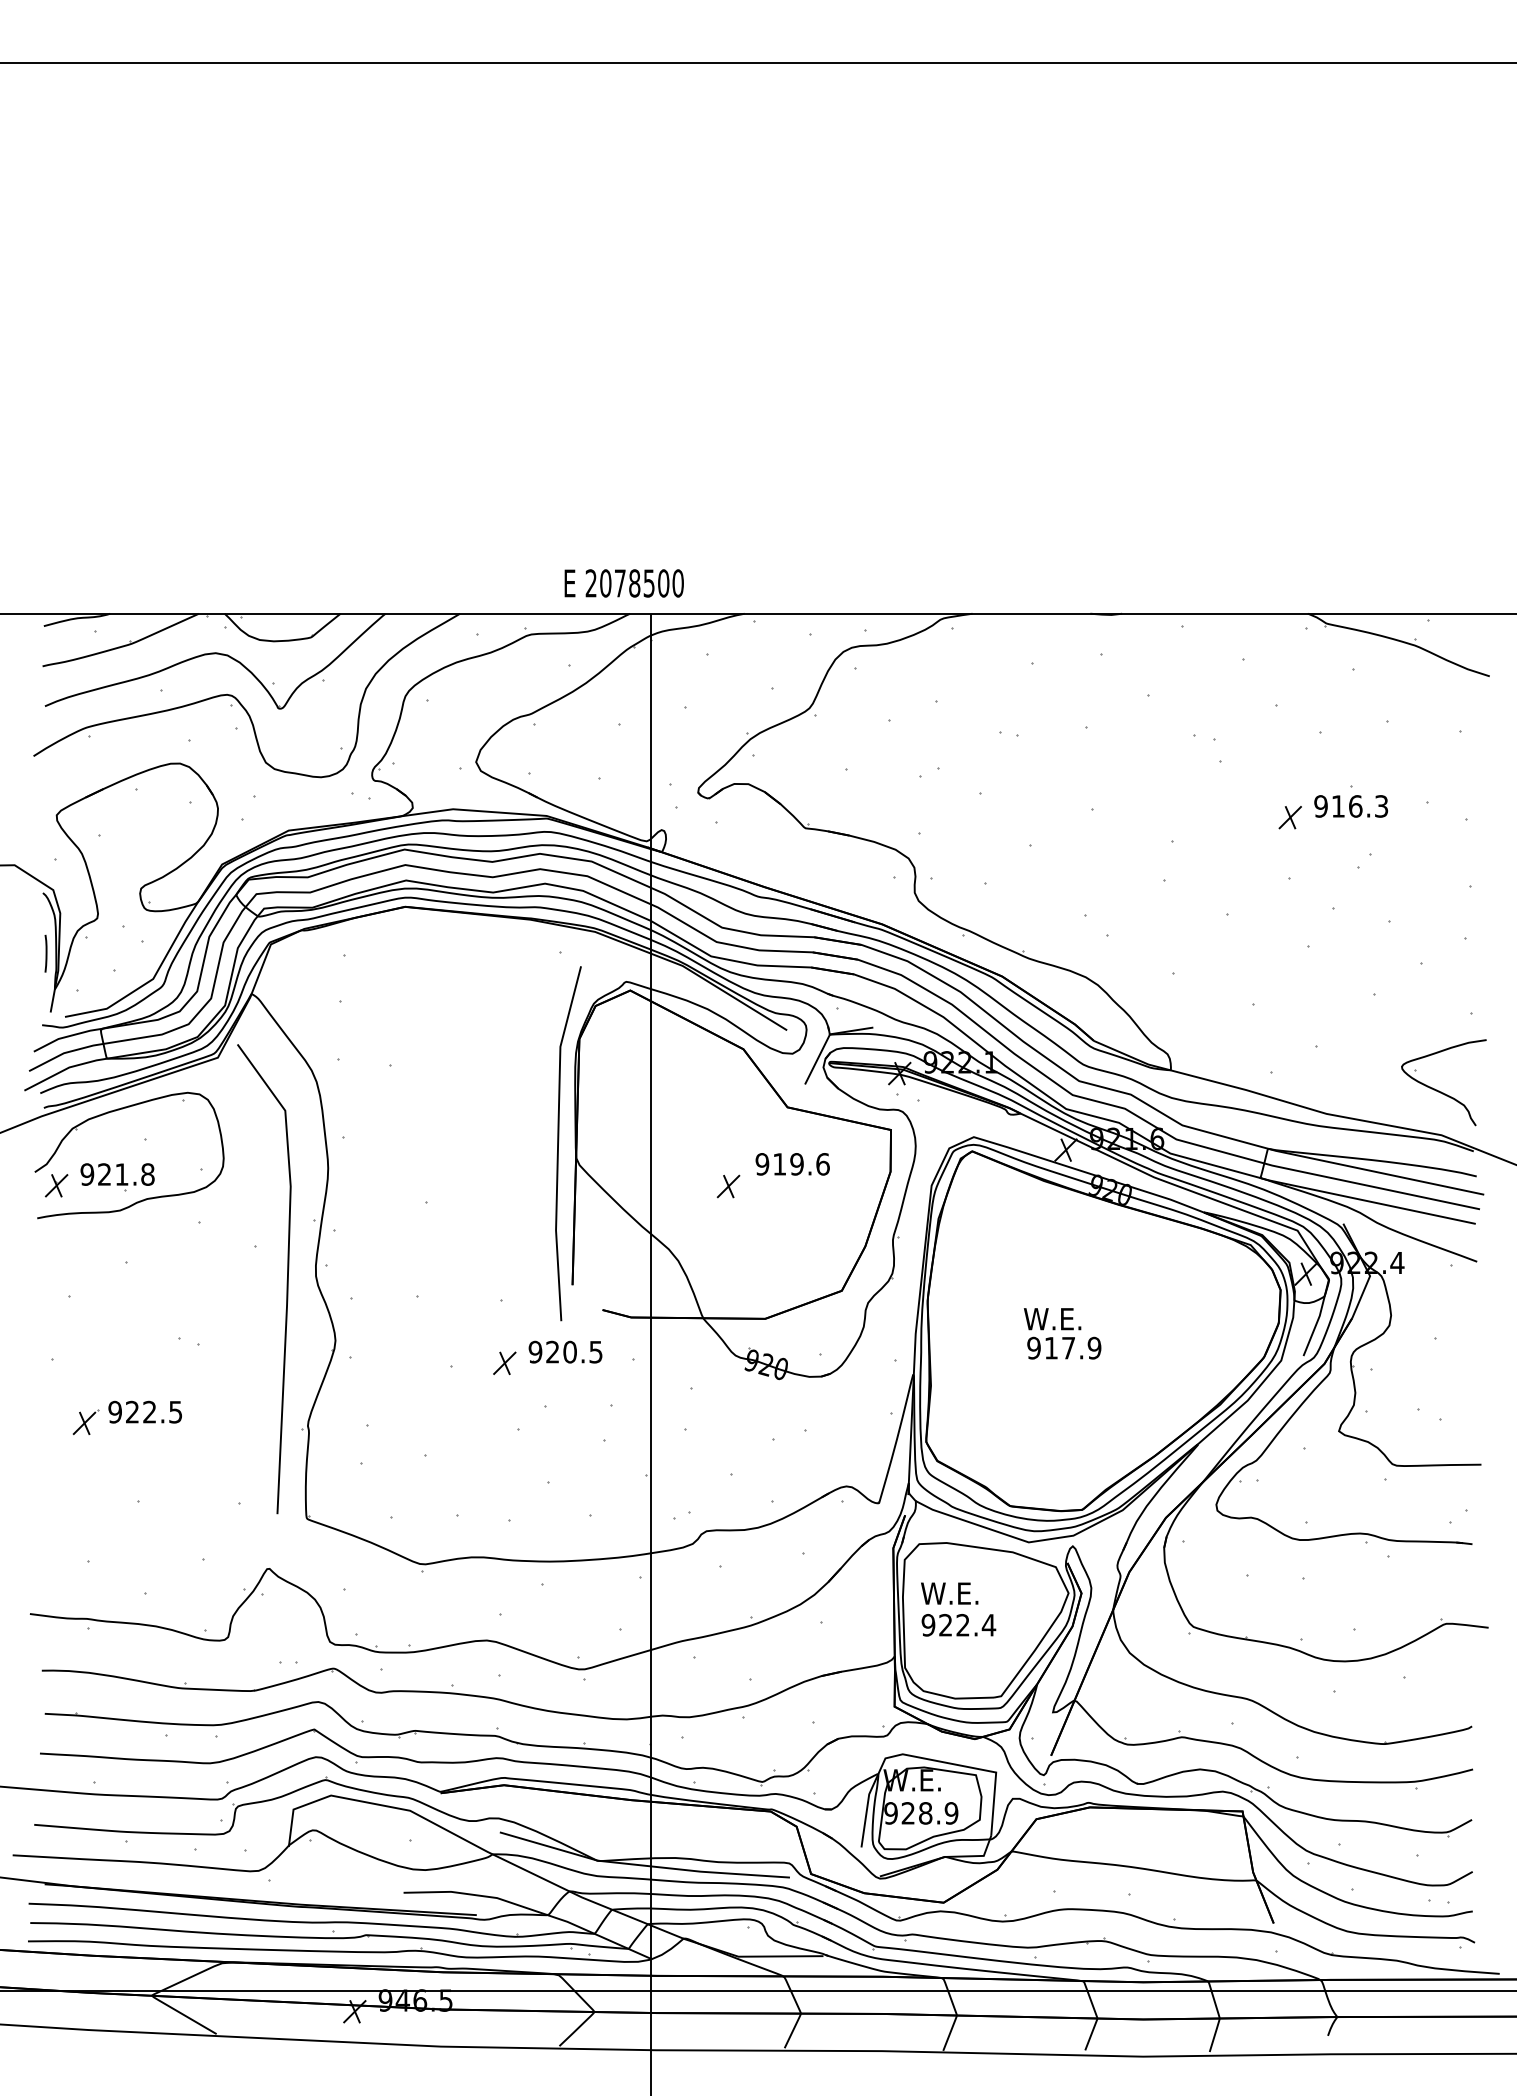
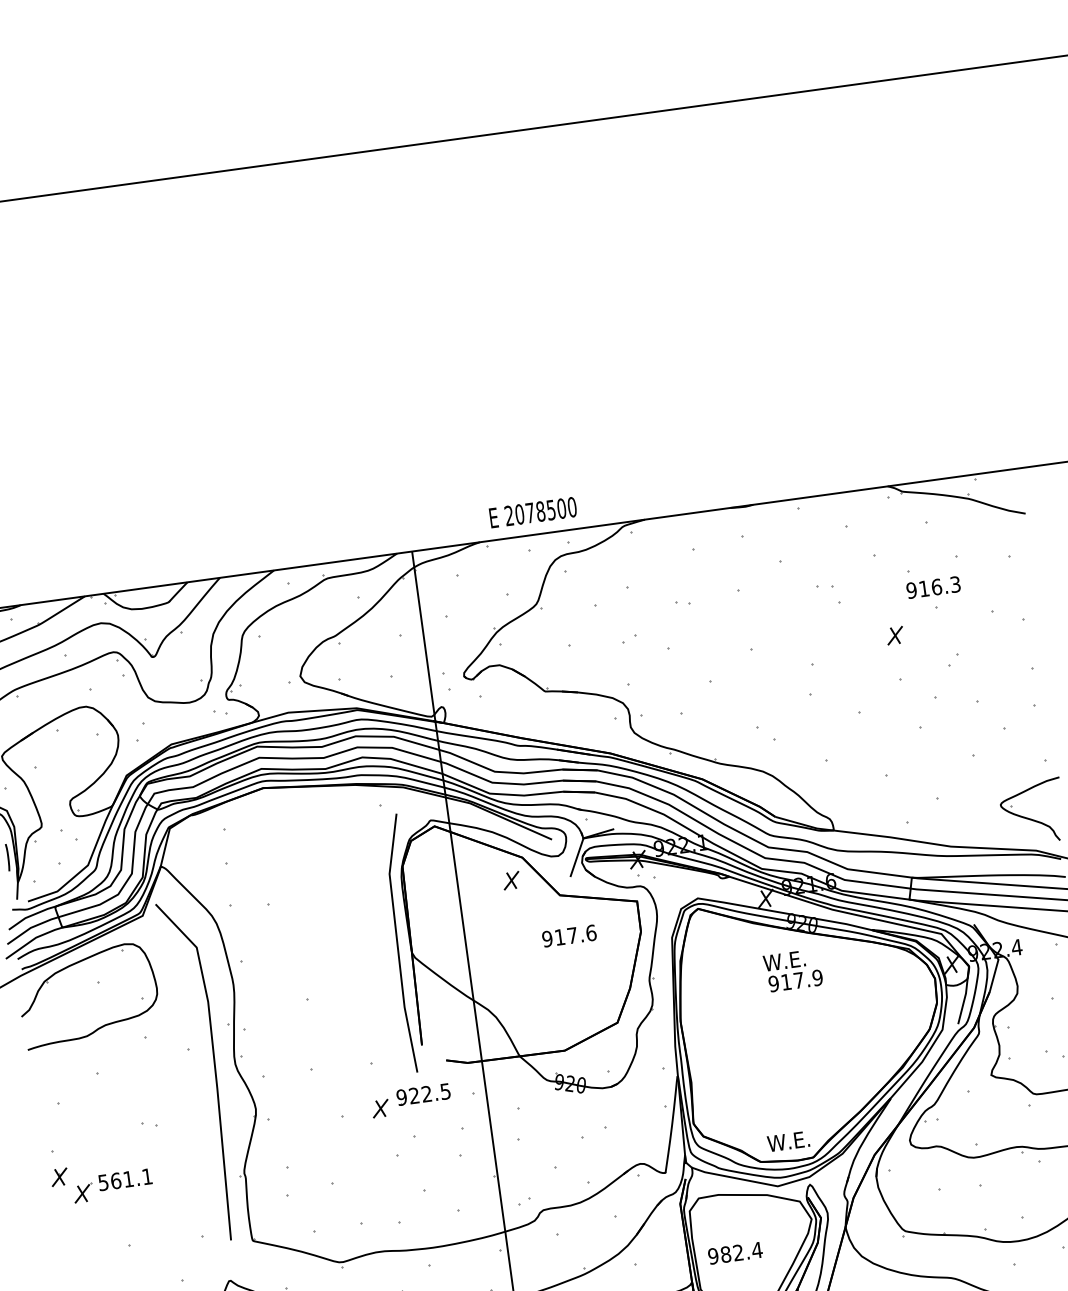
text: (623, 583) -> (532, 512), moved
text: (1350, 806) -> (933, 587), moved
text: (796, 1164) -> (572, 935), 919.6 -> 917.6
part: (117, 1177) -> (81, 1012), removed
part: (56, 1185) -> (59, 1177), moved
part: (728, 1186) -> (511, 880), moved
text: (1062, 1333) -> (793, 970), moved
text: (569, 1351) -> (426, 1093), 920.5 -> 922.5
text: (145, 1411) -> (125, 1179), 922.5 -> 561.1
text: (949, 1593) -> (788, 1141), moved
text: (945, 1625) -> (725, 1254), 922.4 -> 982.4

